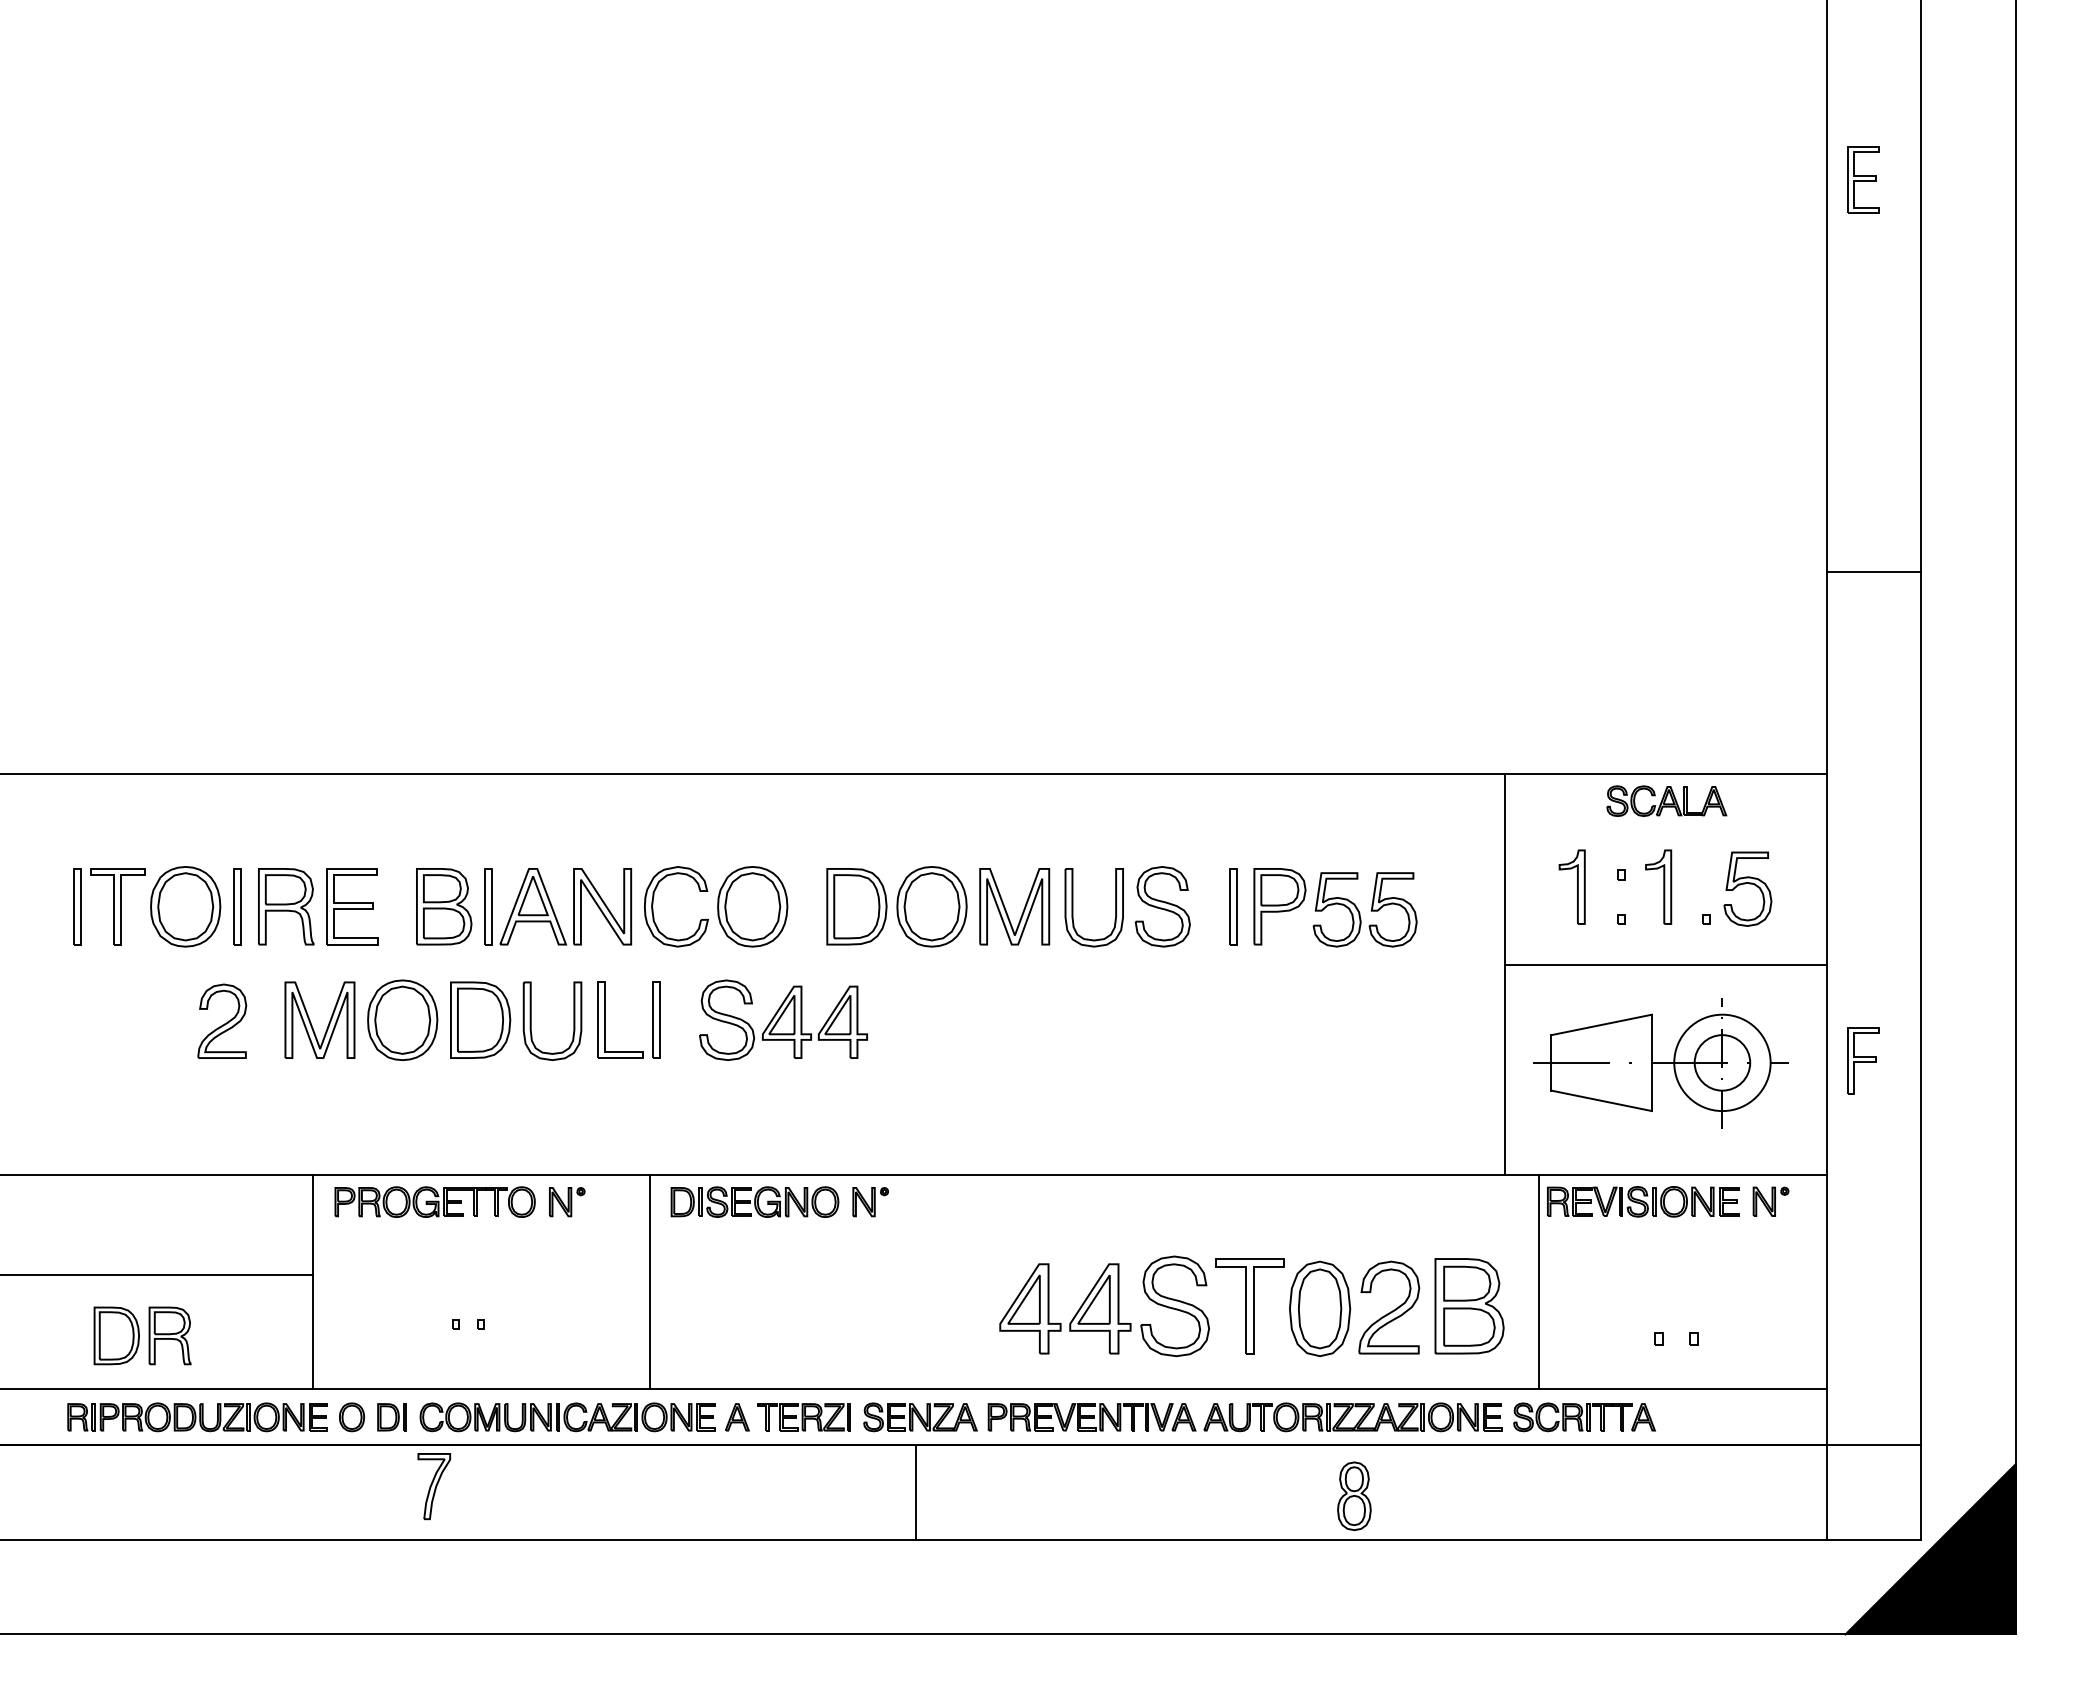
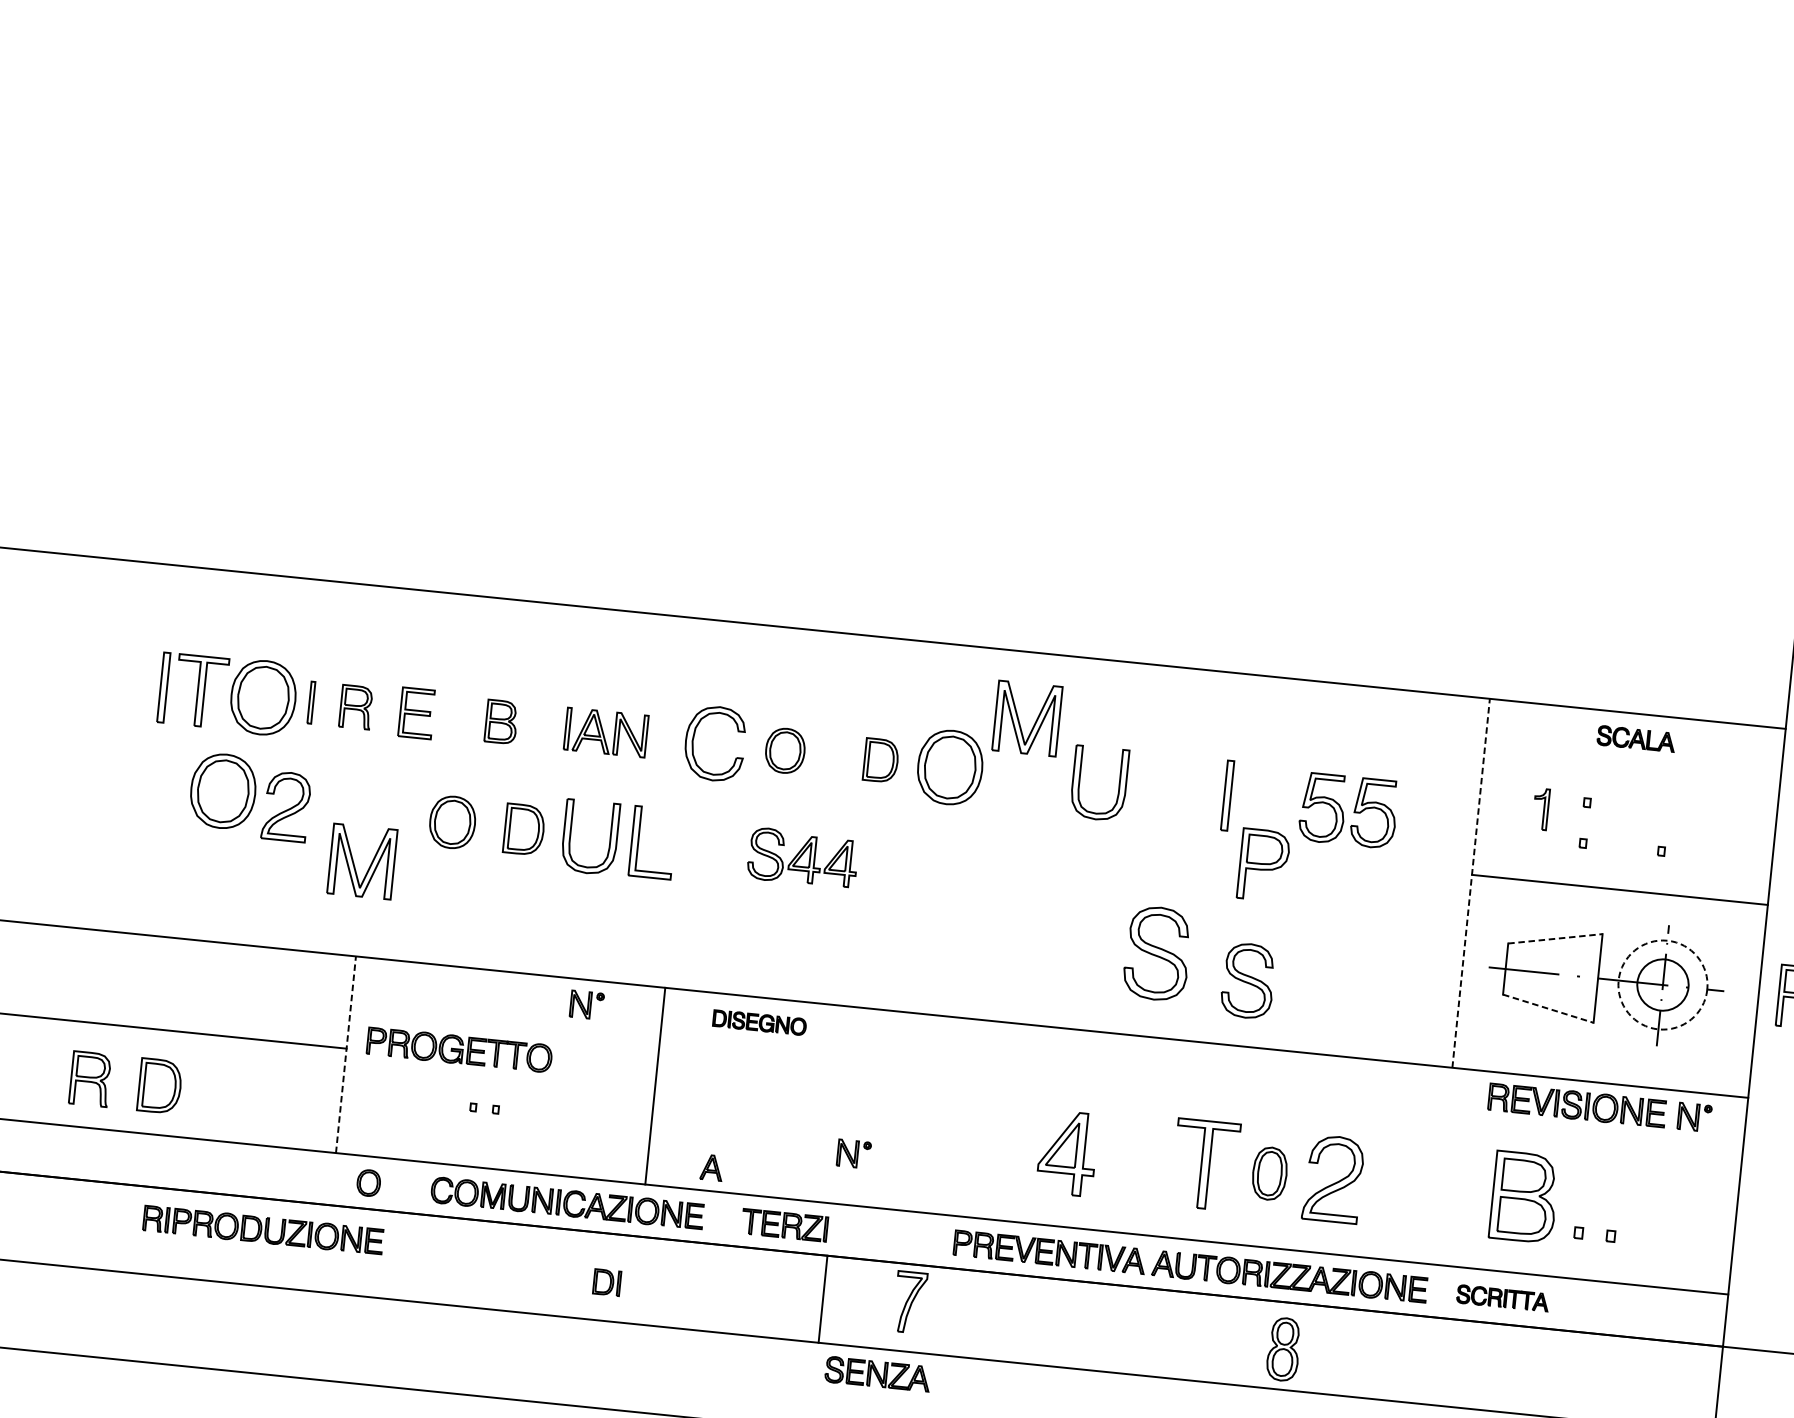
part: (1666, 800) -> (1636, 738), size x0.7
part: (1571, 886) -> (1540, 808), size x0.6
part: (1658, 886) -> (1620, 816), removed
part: (1747, 888) -> (1702, 826), removed
part: (237, 906) -> (311, 702), size x0.6
part: (286, 906) -> (356, 706), size x0.6
part: (352, 906) -> (417, 713), size x0.7
part: (444, 906) -> (501, 721), size x0.6
part: (558, 906) -> (606, 732), size x0.6
part: (752, 906) -> (785, 750), size x0.6
part: (856, 906) -> (880, 760), size x0.6
part: (1162, 906) -> (1247, 980), moved
part: (1279, 906) -> (1263, 865), moved
part: (1006, 909) -> (1019, 720), moved
line: (1504, 973) -> (1470, 882), solid -> dashed
part: (152, 1011) -> (223, 791), added
part: (402, 1019) -> (452, 821), size x0.7
part: (480, 1019) -> (524, 829), size x0.7
part: (656, 1019) -> (686, 845), removed
part: (783, 1019) -> (803, 857), size x0.7
part: (311, 1022) -> (354, 862), moved
line: (1602, 1024) -> (1556, 938), solid -> dashed
circle: (1722, 1062) -> (1663, 984), solid -> dashed
line: (1602, 1100) -> (1549, 1008), solid -> dashed
part: (434, 1201) -> (459, 1049), moved
part: (754, 1201) -> (759, 1022), size x0.6
part: (870, 1202) -> (853, 1154), moved
line: (313, 1281) -> (346, 1054), solid -> dashed
line: (1539, 1281) -> (1474, 1169), removed
part: (1174, 1306) -> (1156, 953), moved
part: (1469, 1306) -> (1524, 1197), moved
part: (1030, 1308) -> (1003, 1146), removed
part: (1320, 1308) -> (1270, 1173), size x0.6
part: (169, 1335) -> (89, 1078), moved
part: (197, 1417) -> (263, 1230), moved
part: (391, 1417) -> (606, 1282), moved
part: (737, 1417) -> (711, 1167), moved
part: (920, 1417) -> (877, 1374), moved
part: (1584, 1417) -> (1502, 1298), size x0.7
part: (434, 1486) -> (910, 1302), moved
line: (916, 1492) -> (823, 1299), moved

